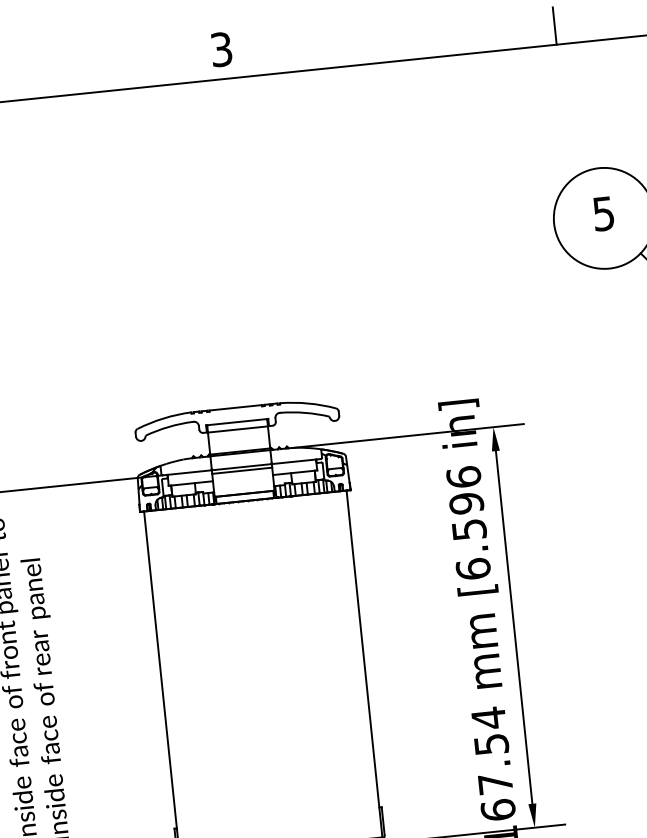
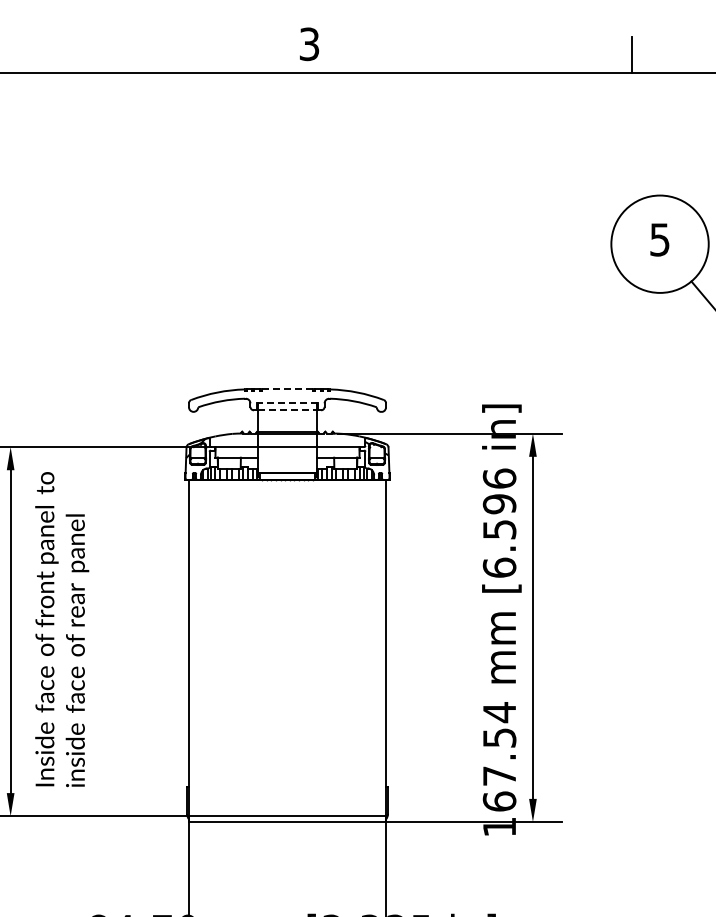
line: (235, 407) -> (287, 389), solid -> dashed
line: (237, 422) -> (287, 403), solid -> dashed
line: (238, 429) -> (288, 410), solid -> dashed
line: (242, 470) -> (287, 450), removed

